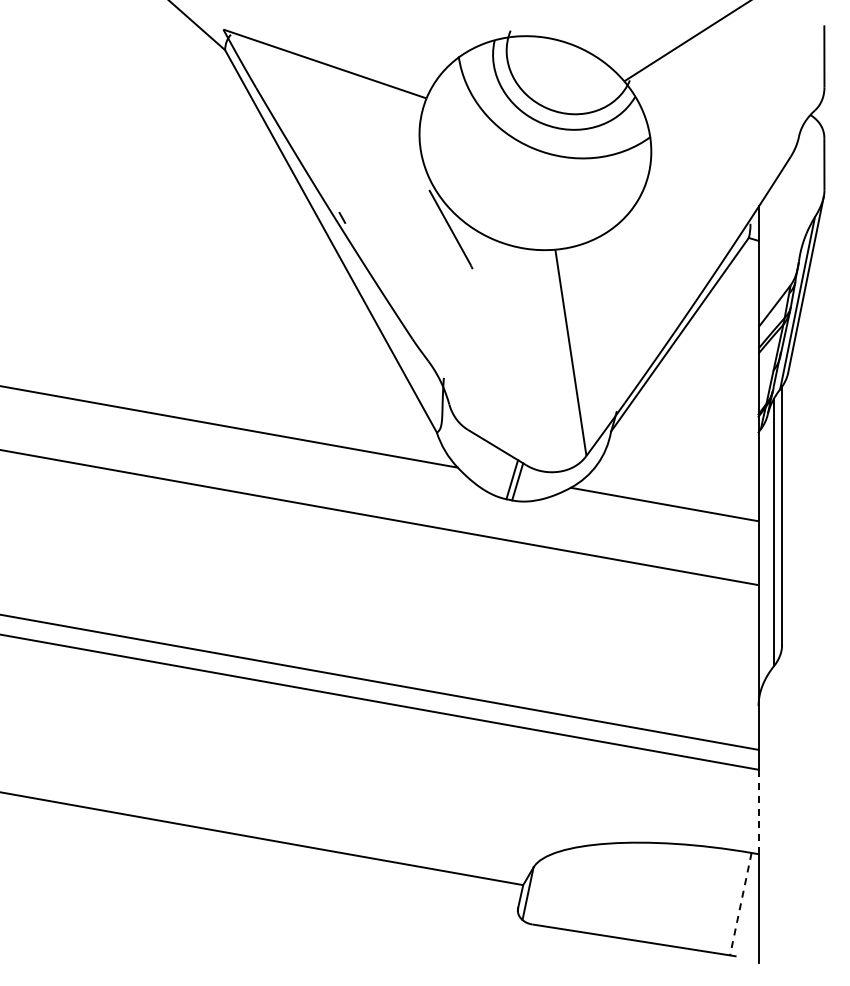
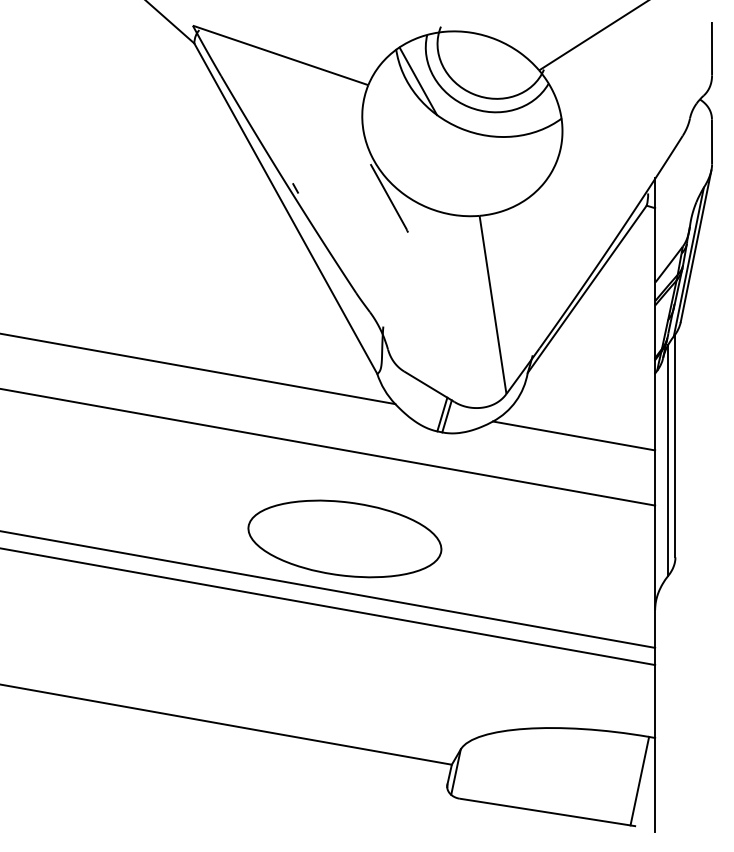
line: (484, 93) -> (418, 80), added
part: (399, 623) -> (344, 538), added
line: (758, 811) -> (655, 701), dashed -> solid
line: (740, 904) -> (639, 781), dashed -> solid

